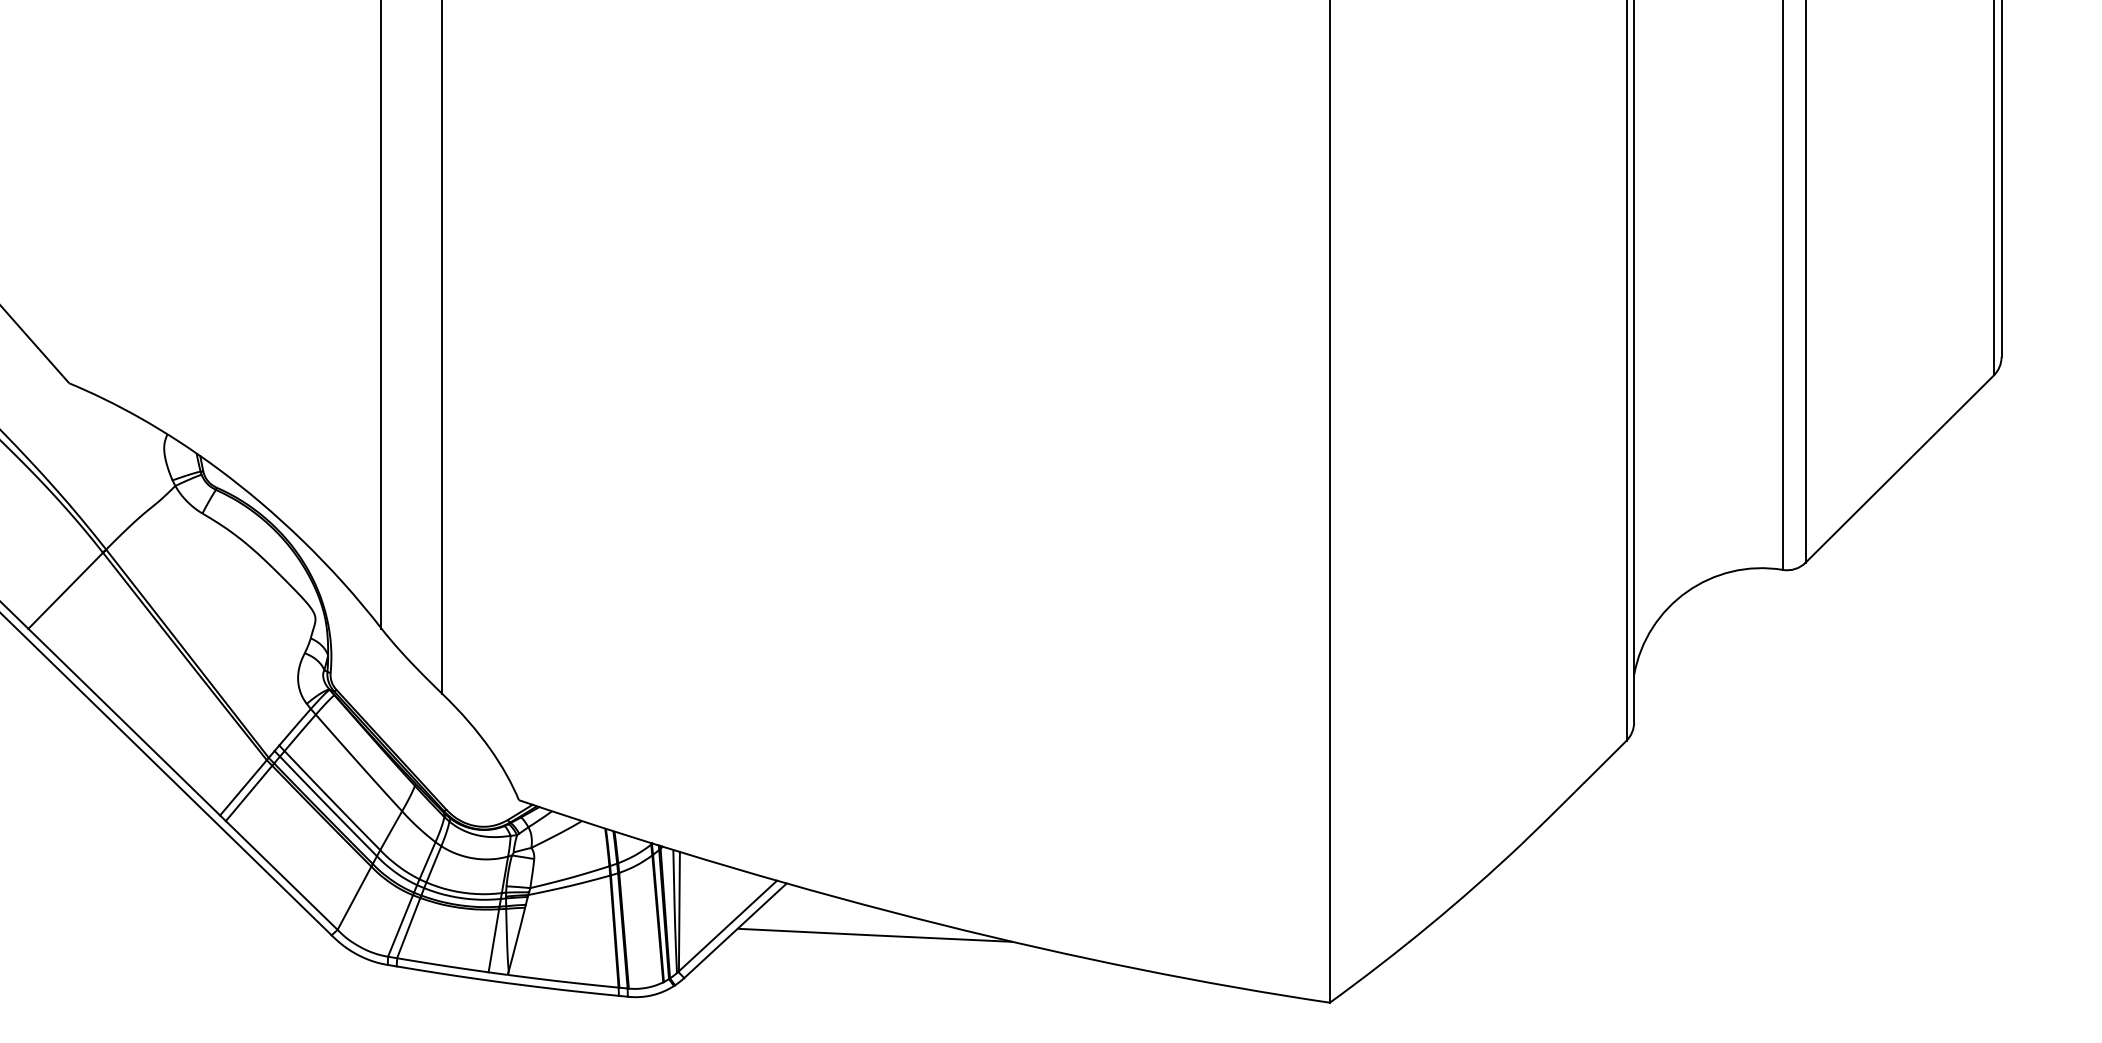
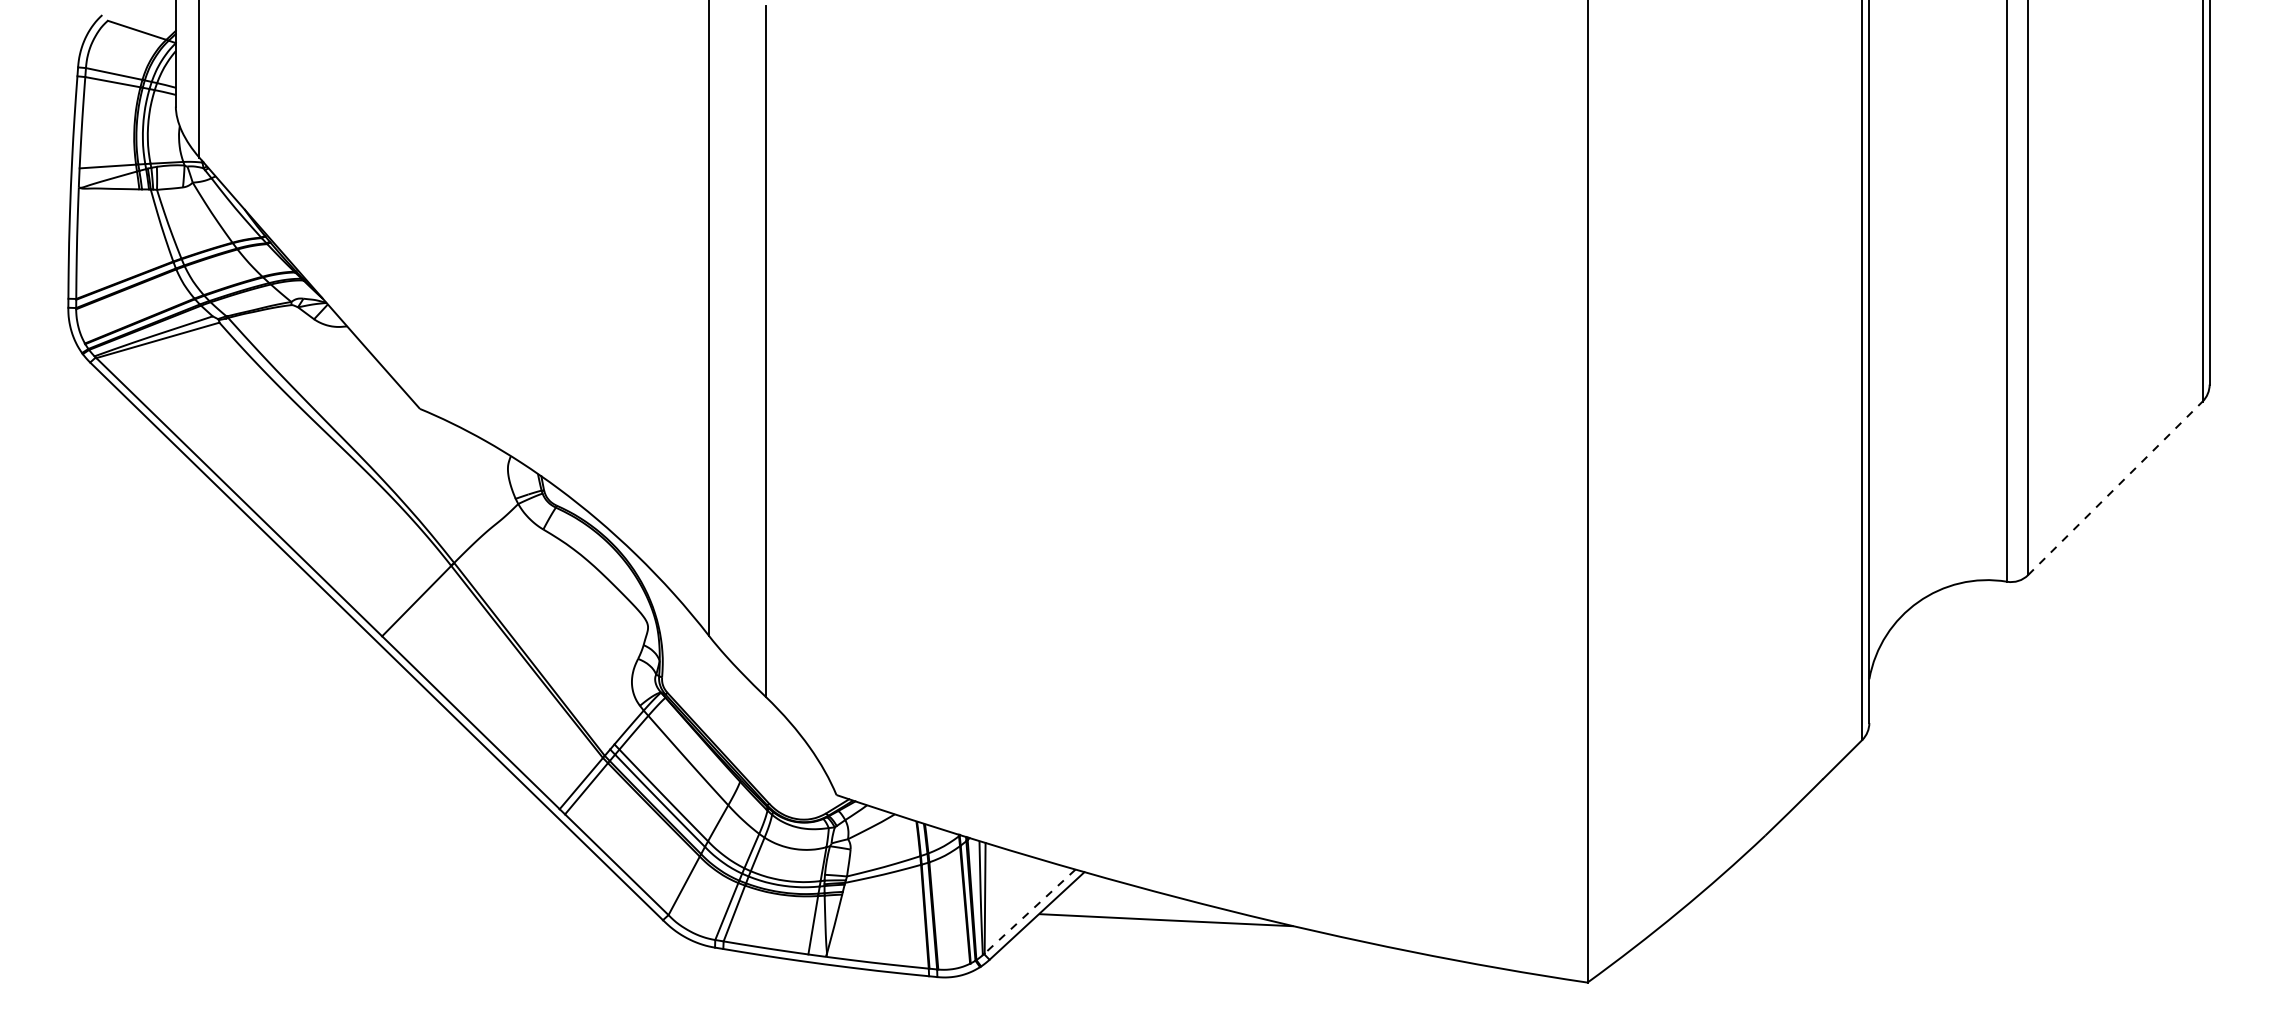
line: (1899, 469) -> (2115, 488), solid -> dashed
line: (728, 925) -> (1030, 911), solid -> dashed

